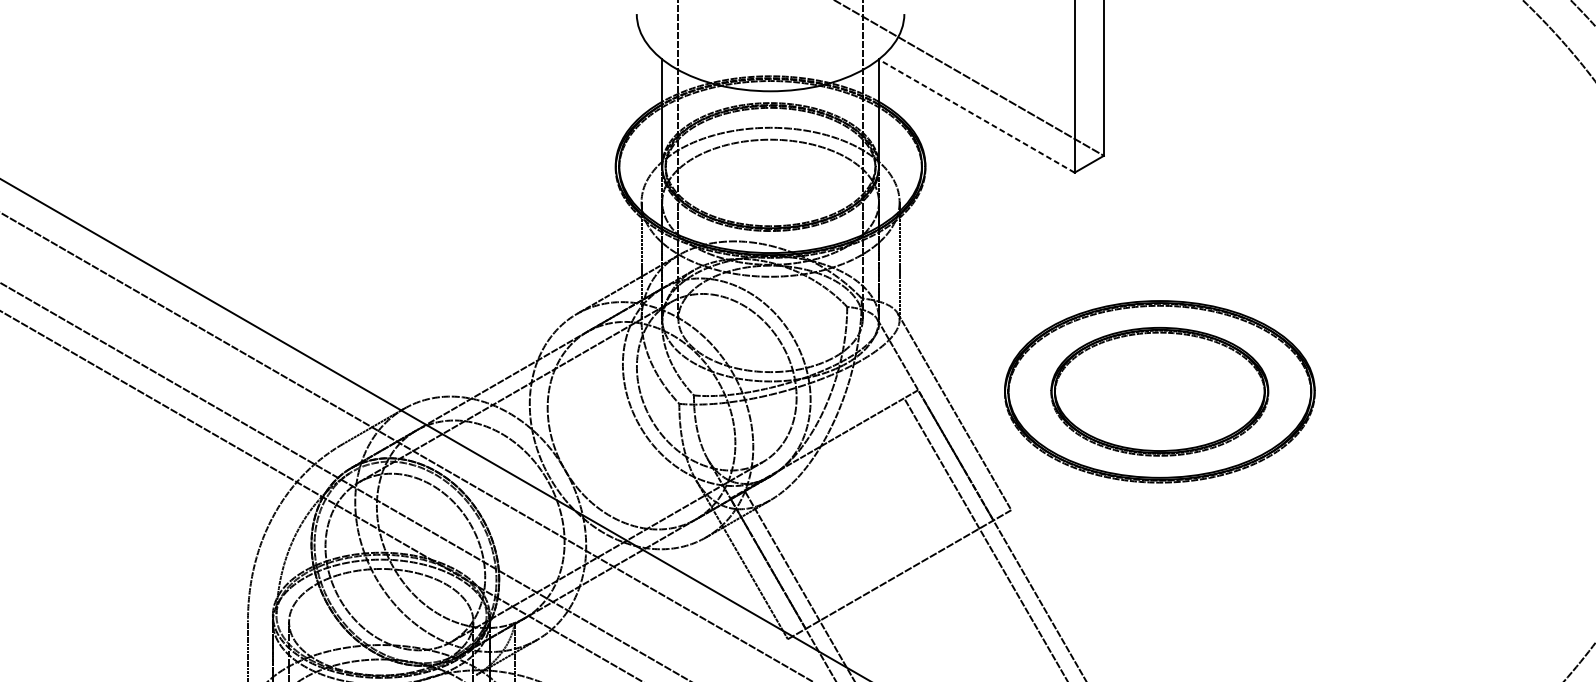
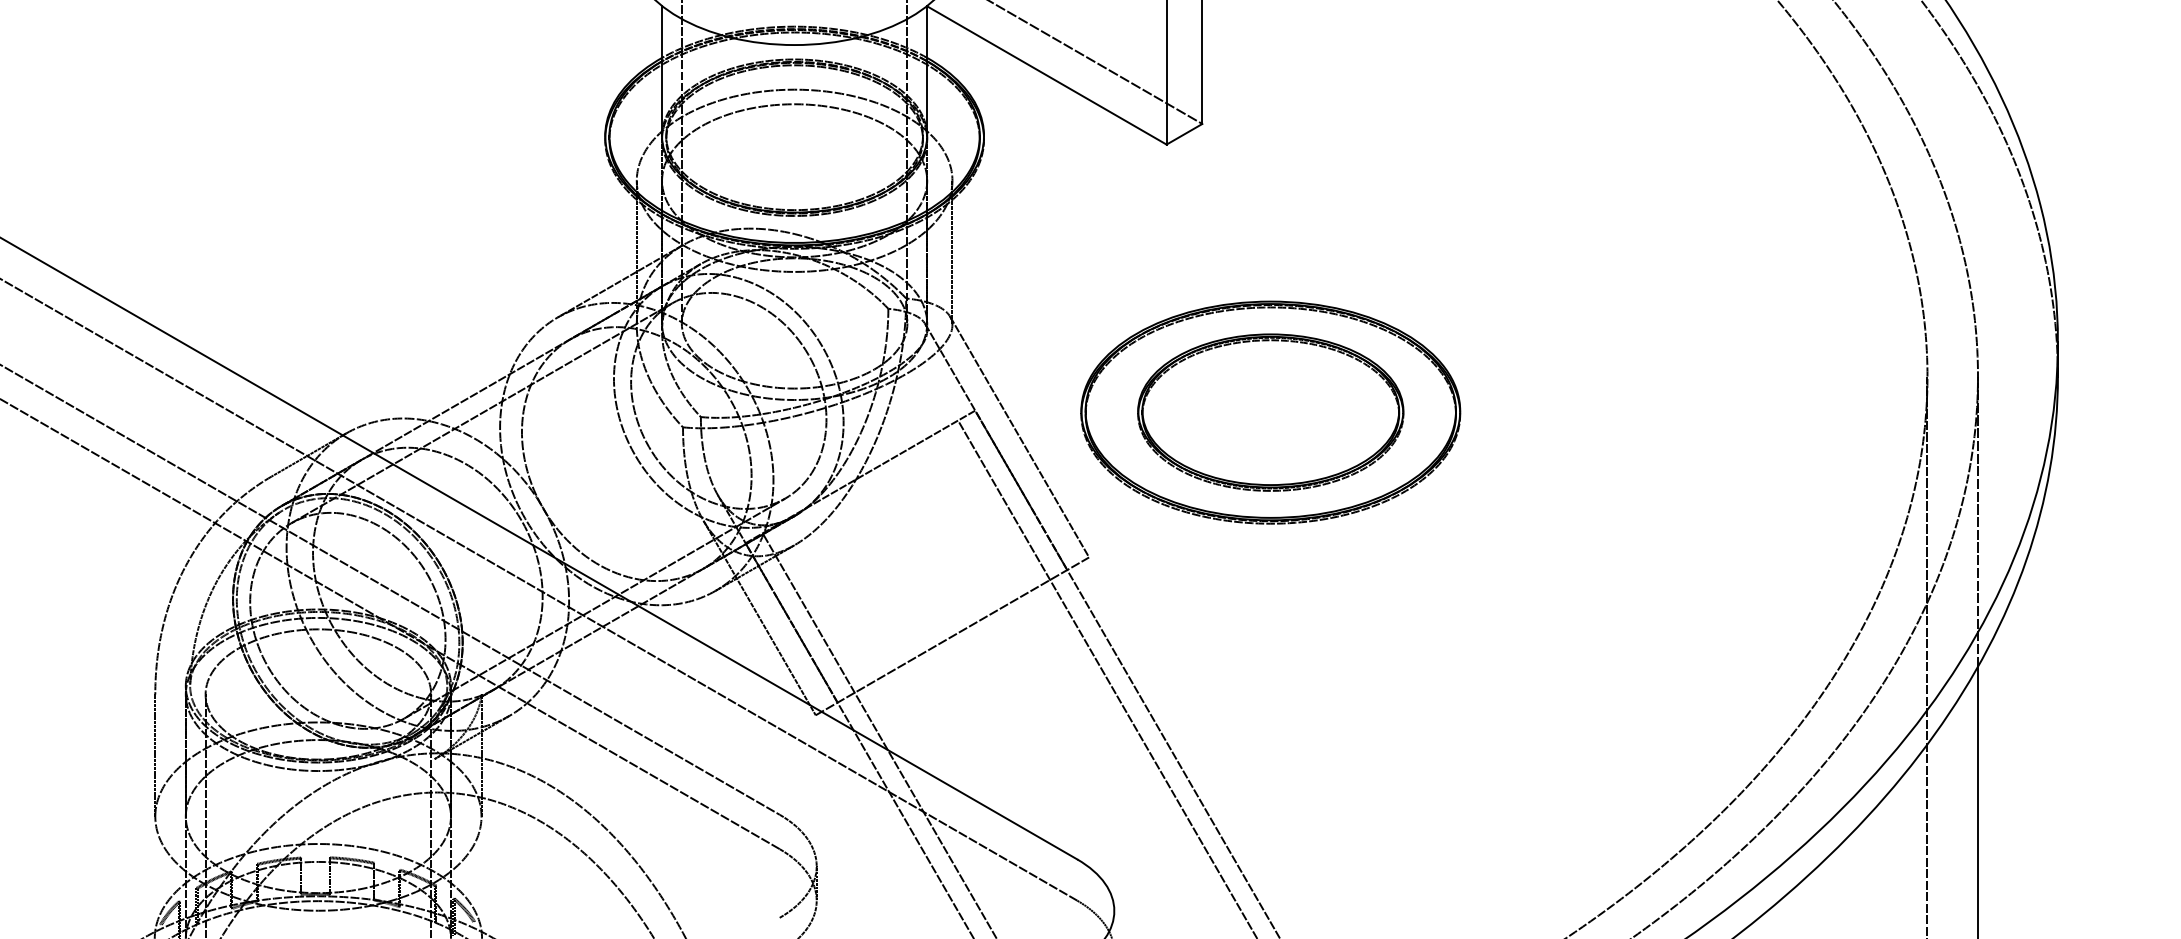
line: (976, 116) -> (1046, 75), dashed -> solid

